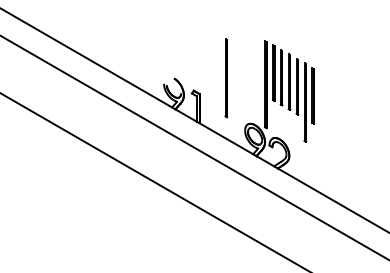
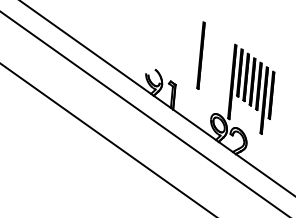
line: (225, 78) -> (200, 55), moved

